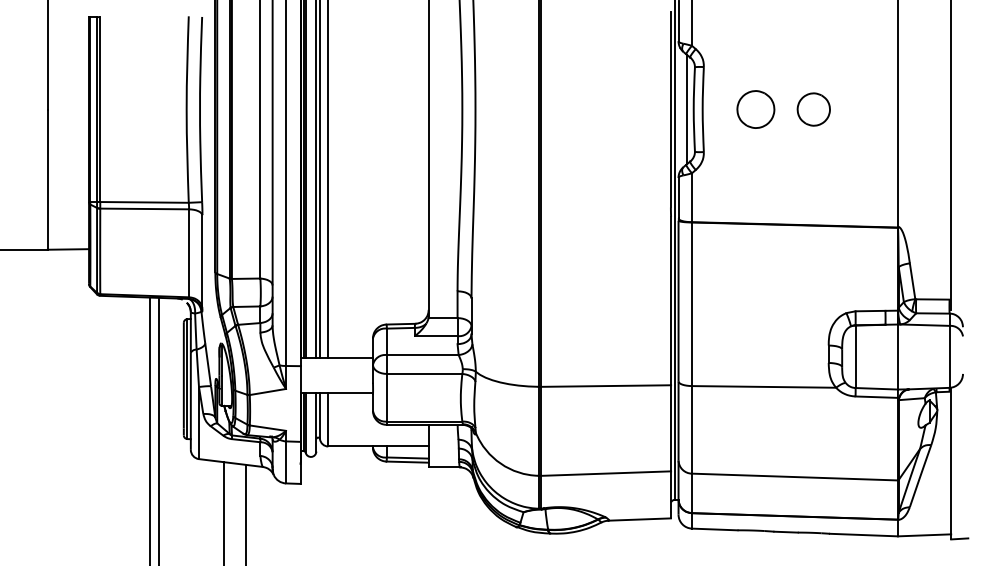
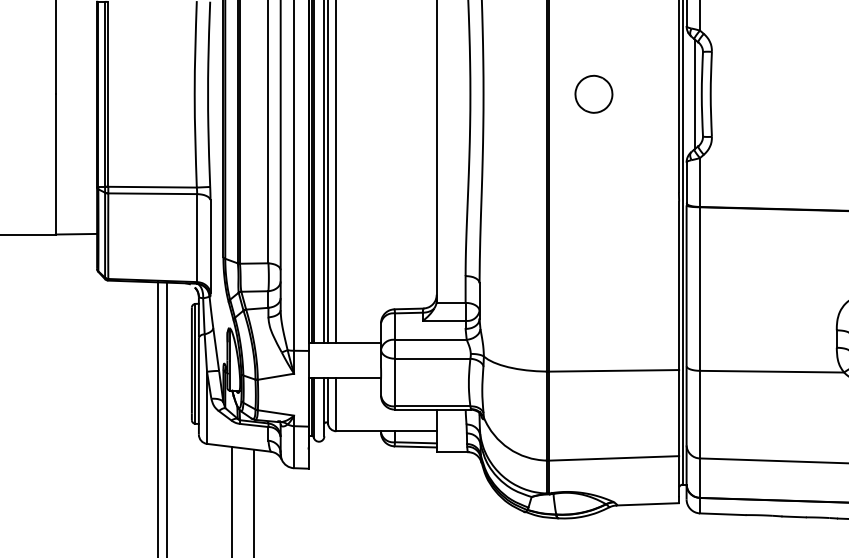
part: (755, 109) -> (593, 94), moved
part: (813, 109) -> (821, 94), removed

